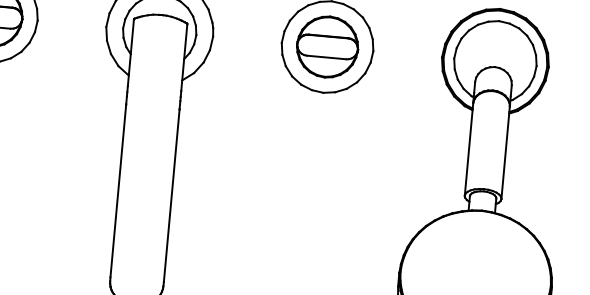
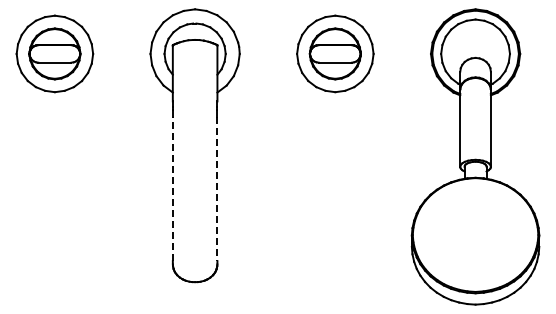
line: (117, 190) -> (172, 188), solid -> dashed
line: (171, 196) -> (217, 189), solid -> dashed

